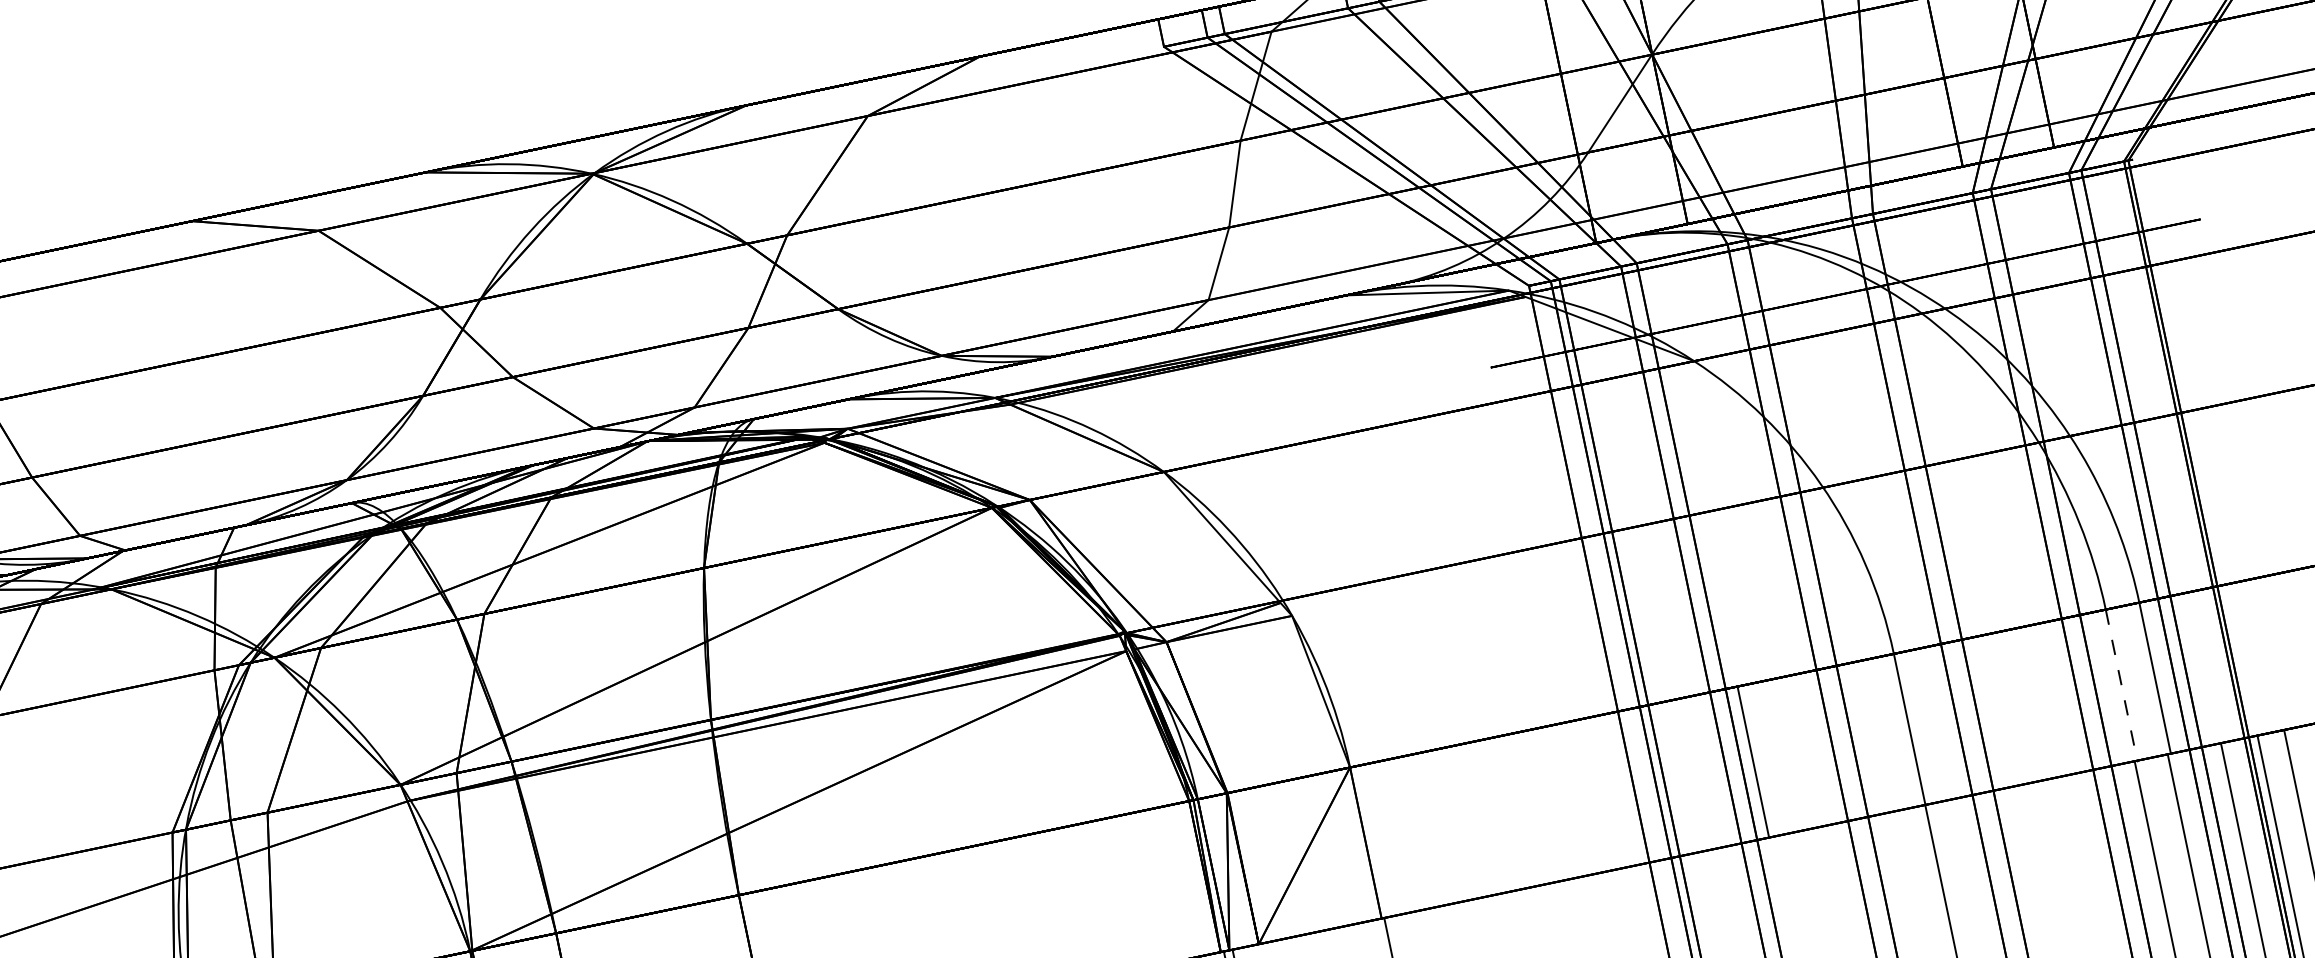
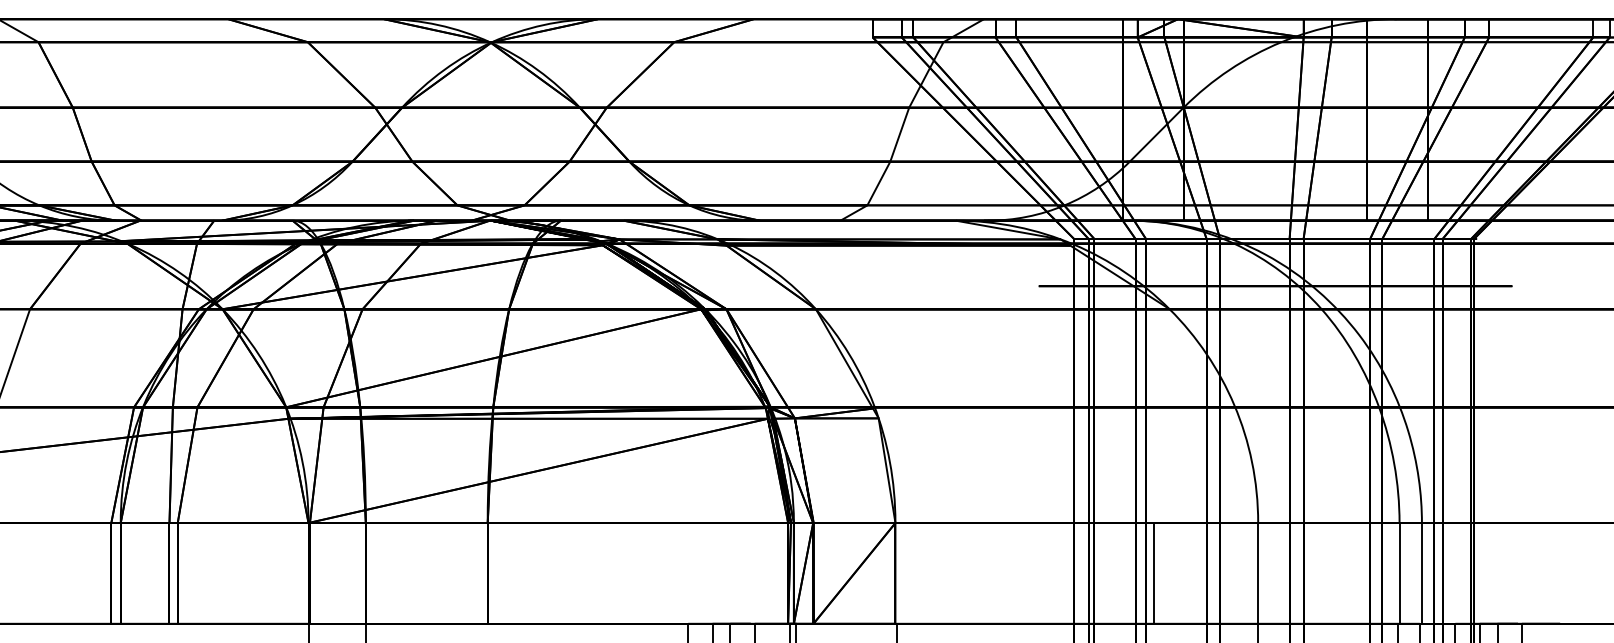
line: (2121, 685) -> (1399, 573), dashed -> solid

